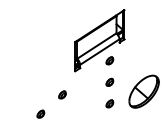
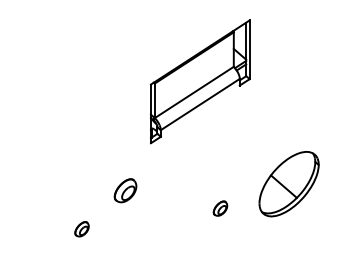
part: (109, 60) -> (219, 121), removed
part: (109, 81) -> (219, 163), removed
part: (62, 94) -> (125, 189), size x1.6

